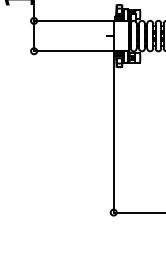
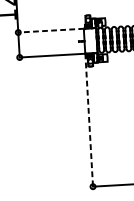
line: (73, 20) -> (50, 30), solid -> dashed
line: (113, 131) -> (88, 119), solid -> dashed

